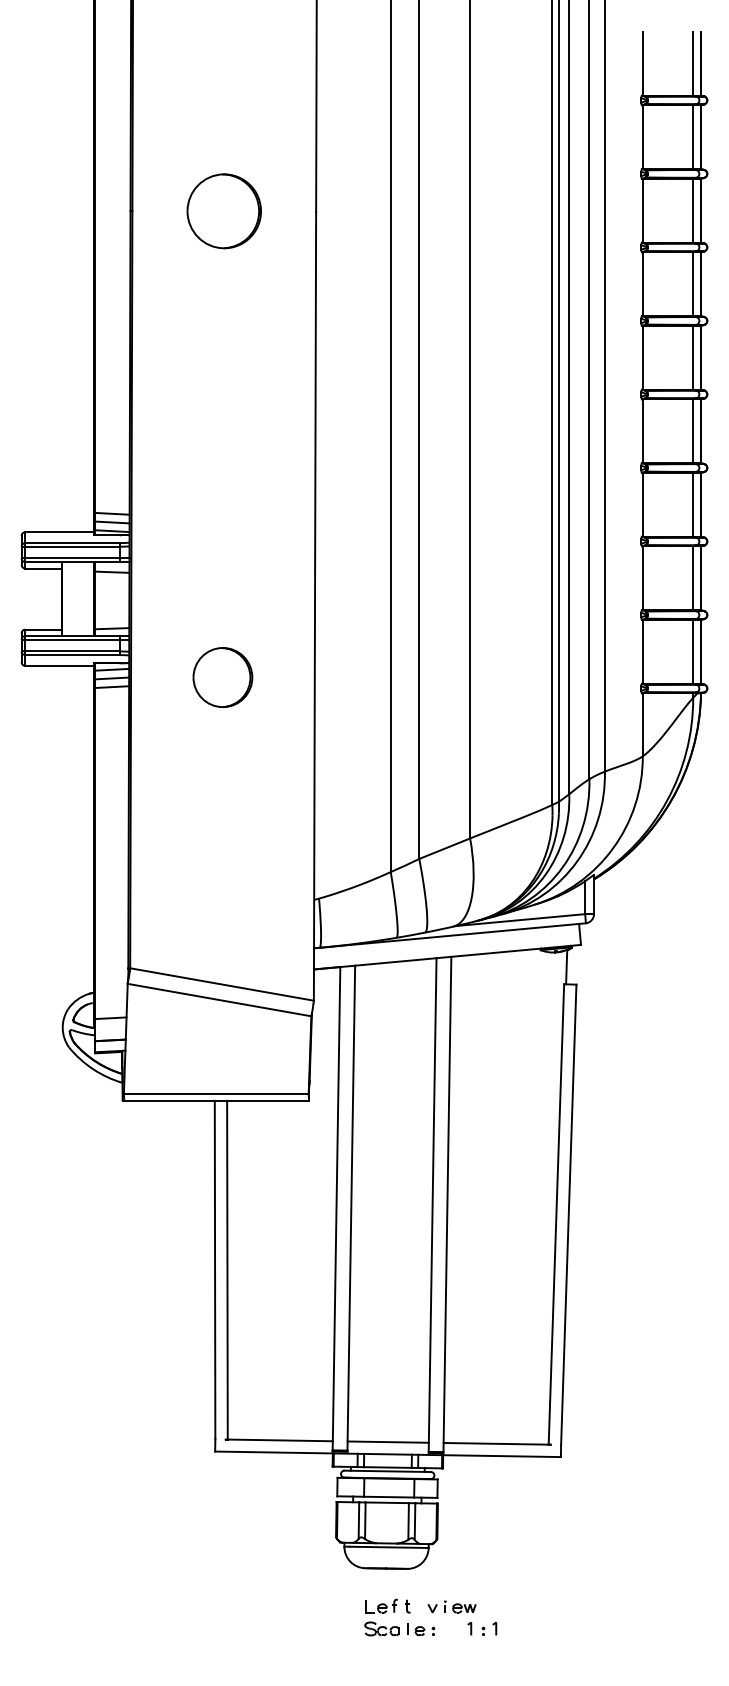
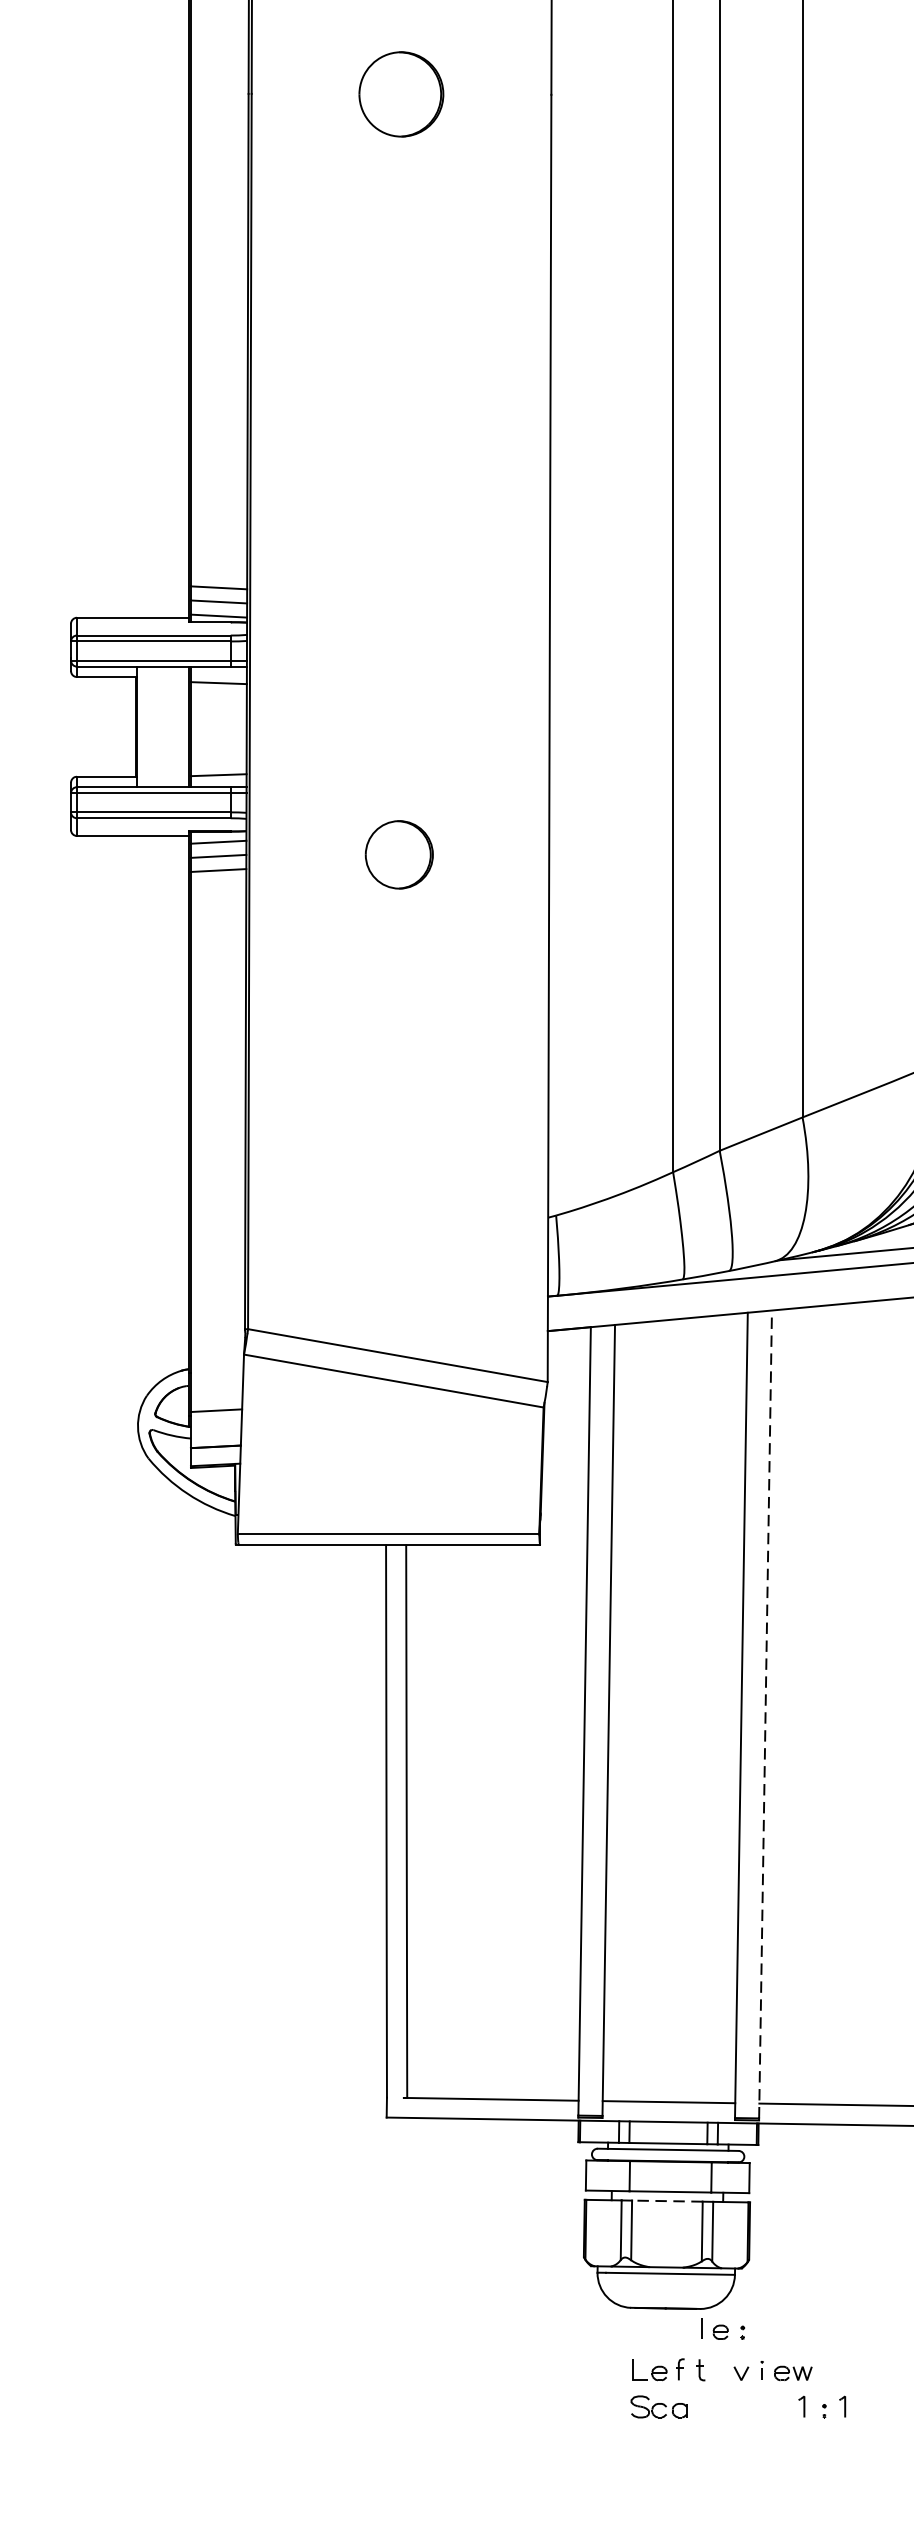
part: (223, 211) -> (400, 94), size x0.7
part: (222, 677) -> (398, 854), size x0.7
line: (447, 1204) -> (765, 1714), solid -> dashed
line: (387, 1502) -> (667, 2200), solid -> dashed
part: (421, 1629) -> (723, 2329), moved

